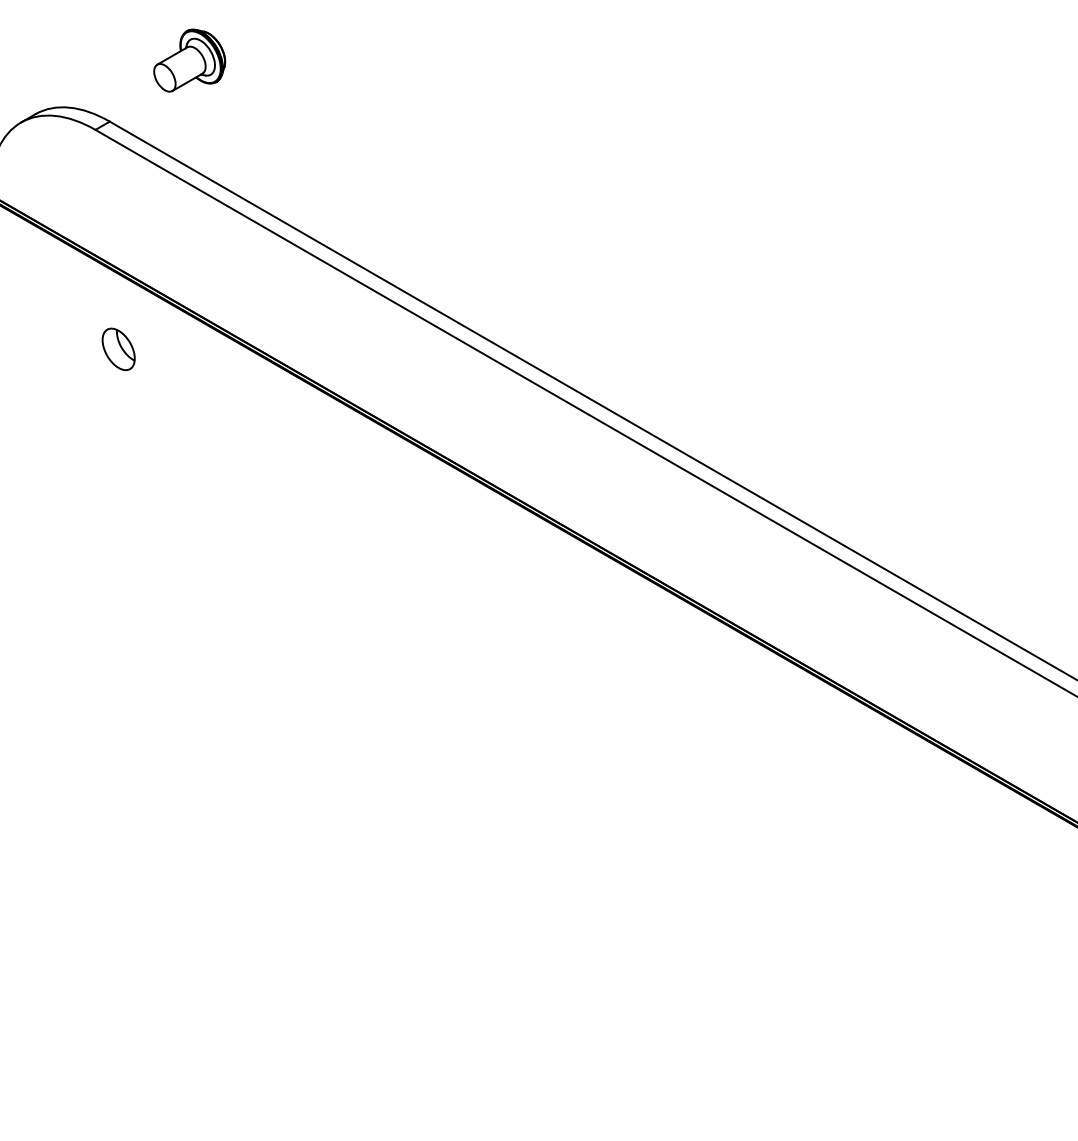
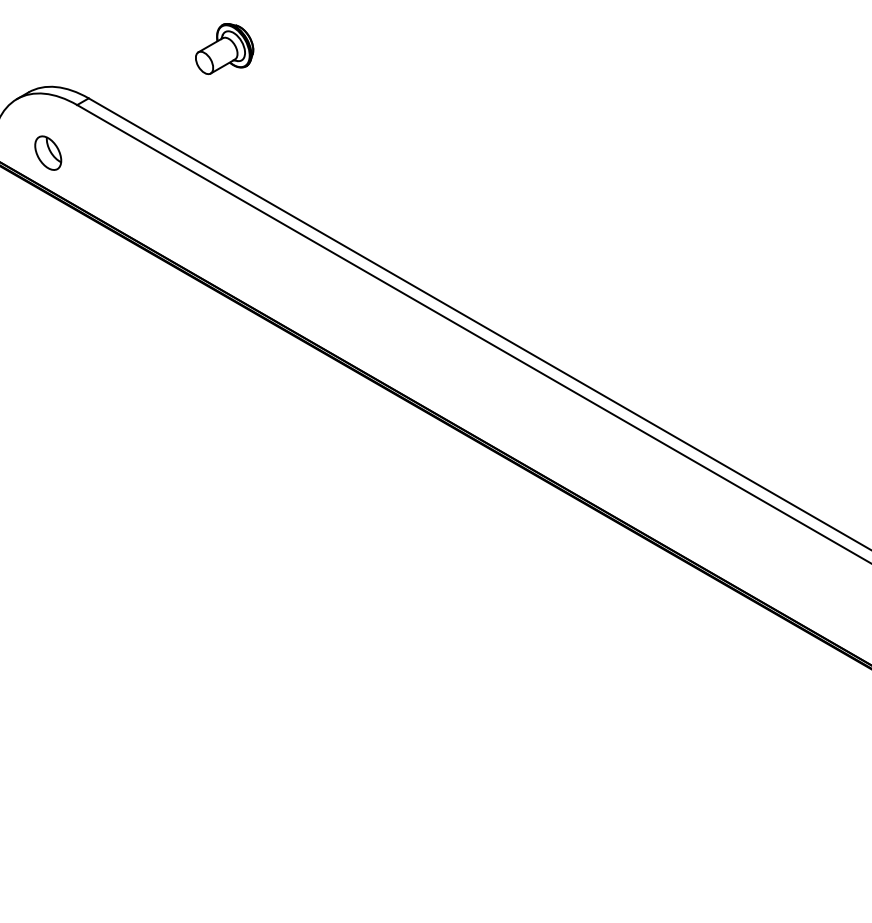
part: (189, 60) -> (224, 48), moved
part: (118, 349) -> (48, 153), moved

